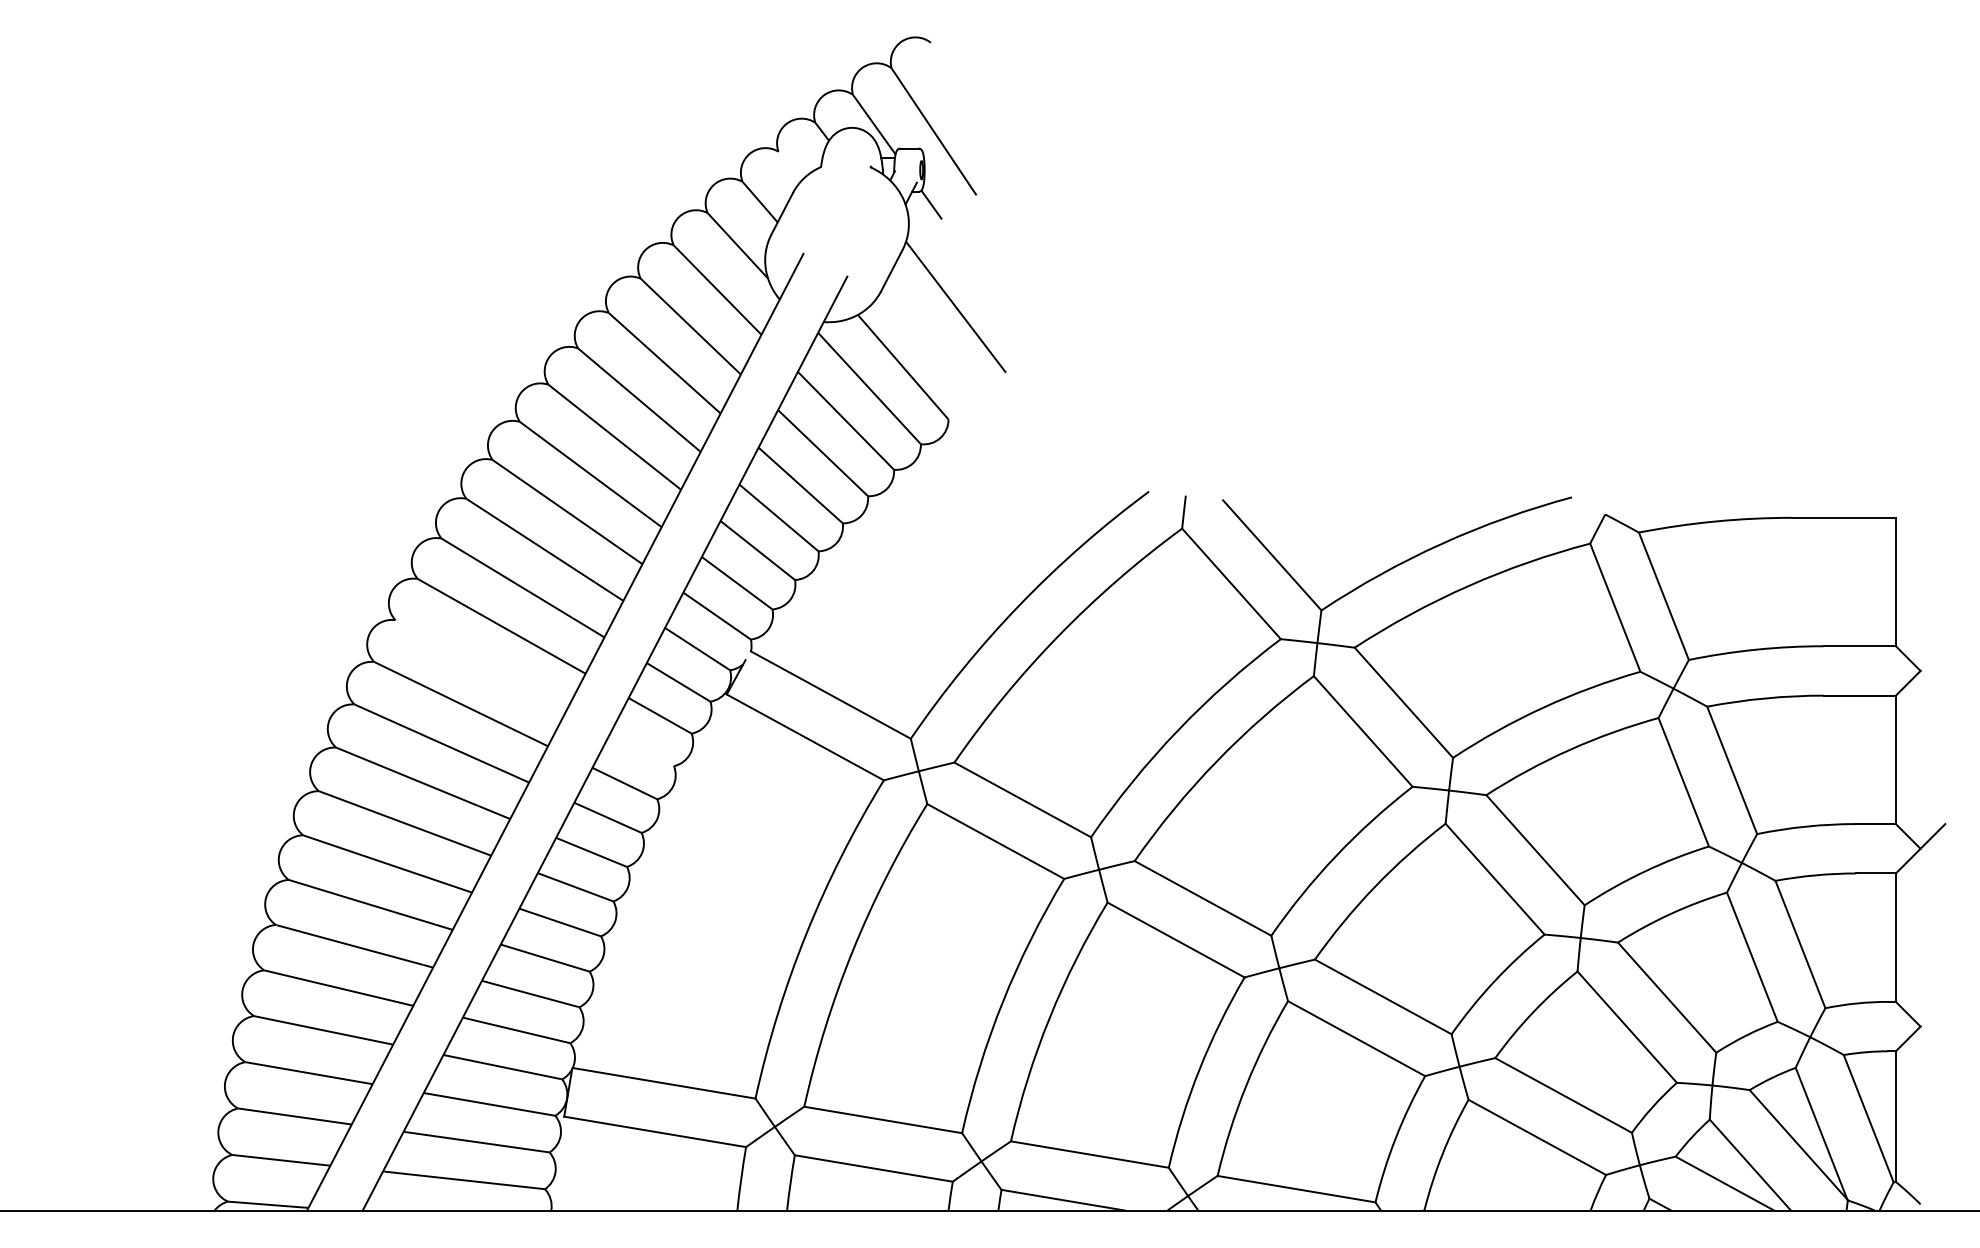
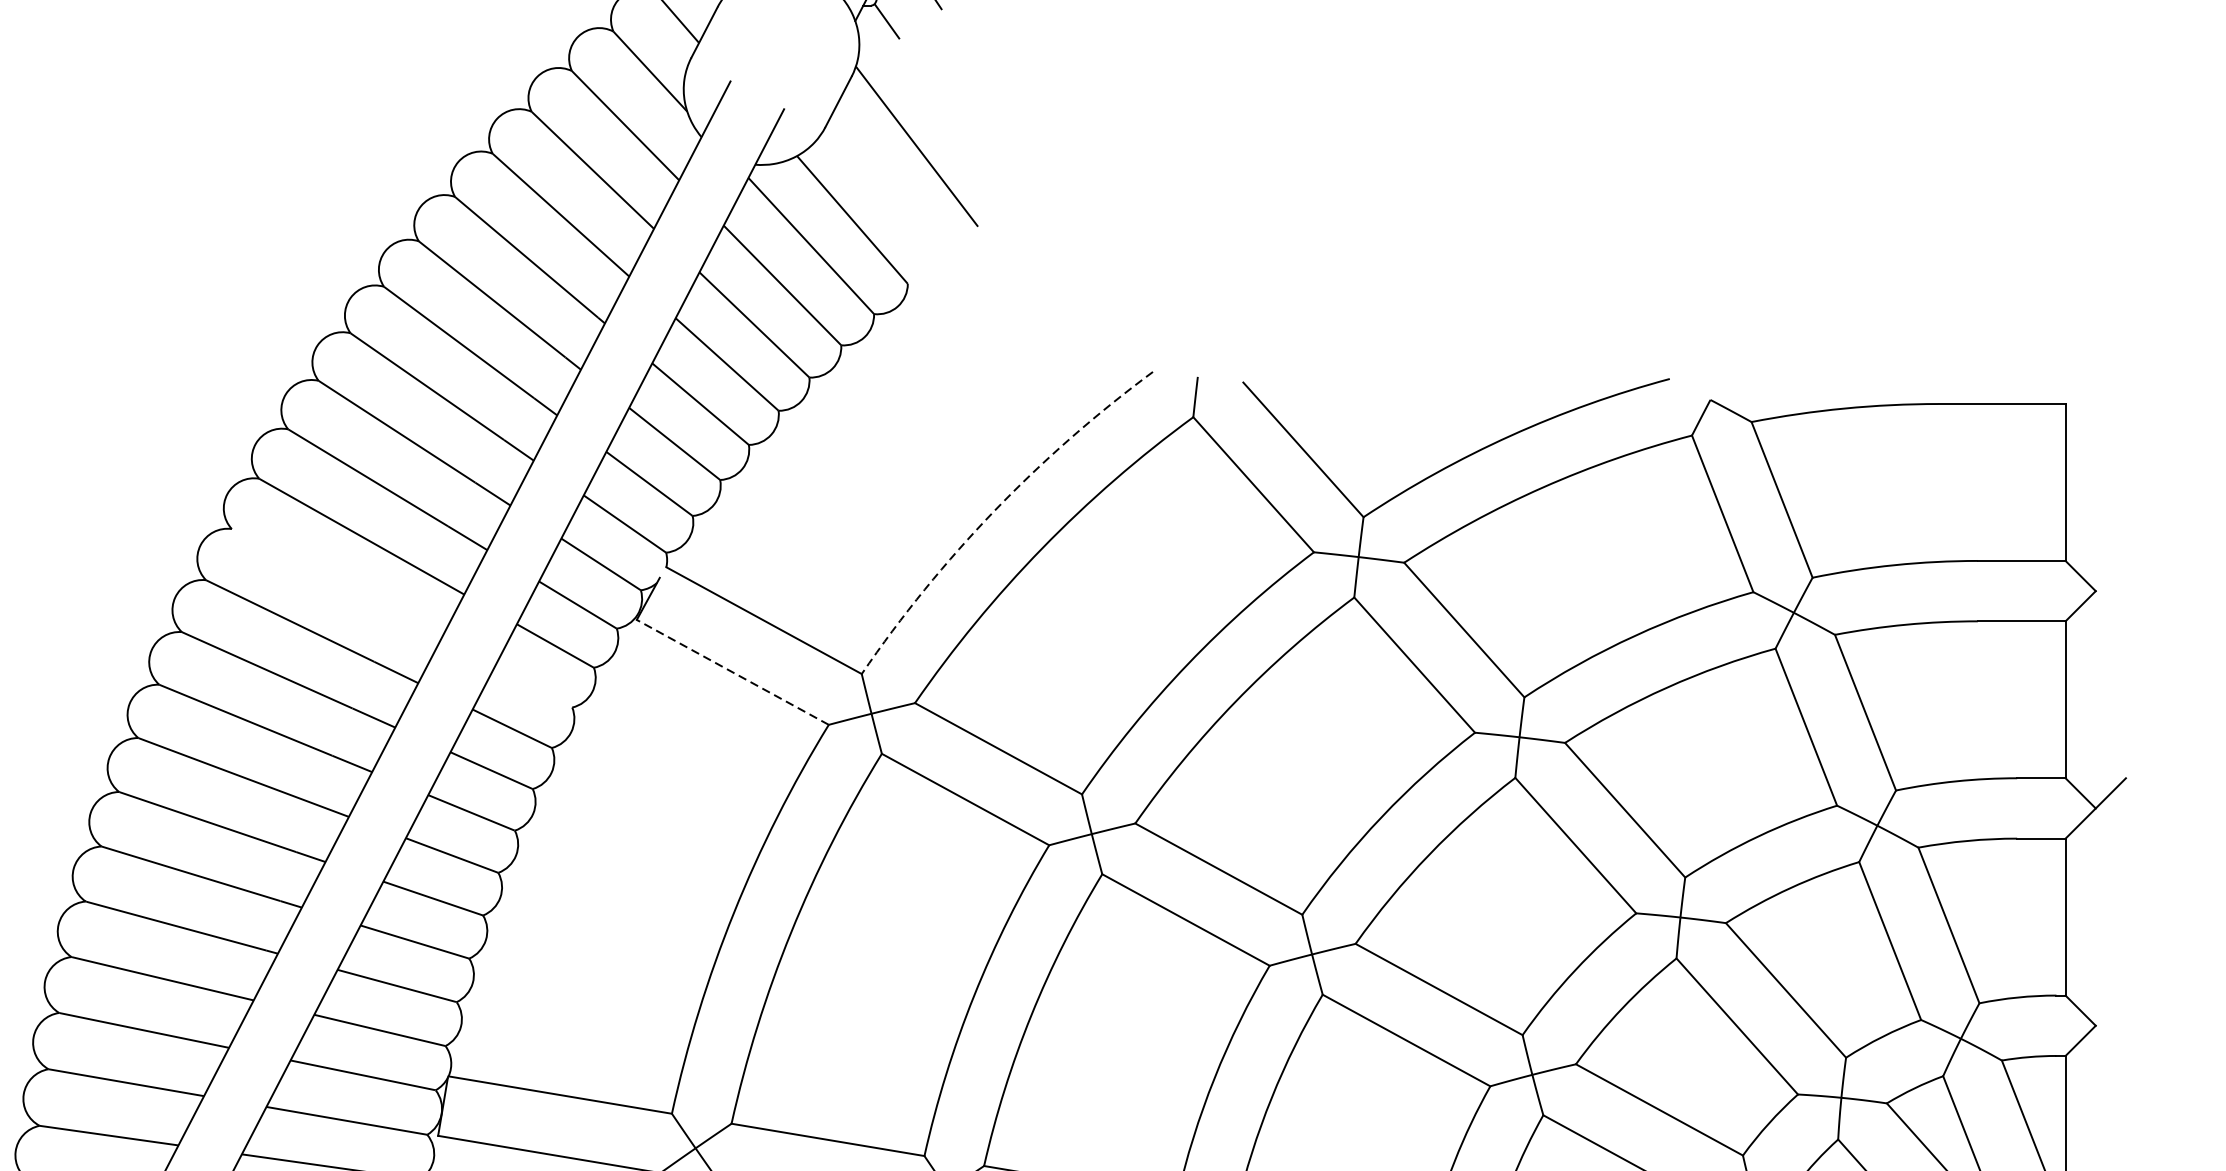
arc: (1019, 605) -> (994, 511), solid -> dashed
line: (805, 737) -> (733, 672), solid -> dashed

